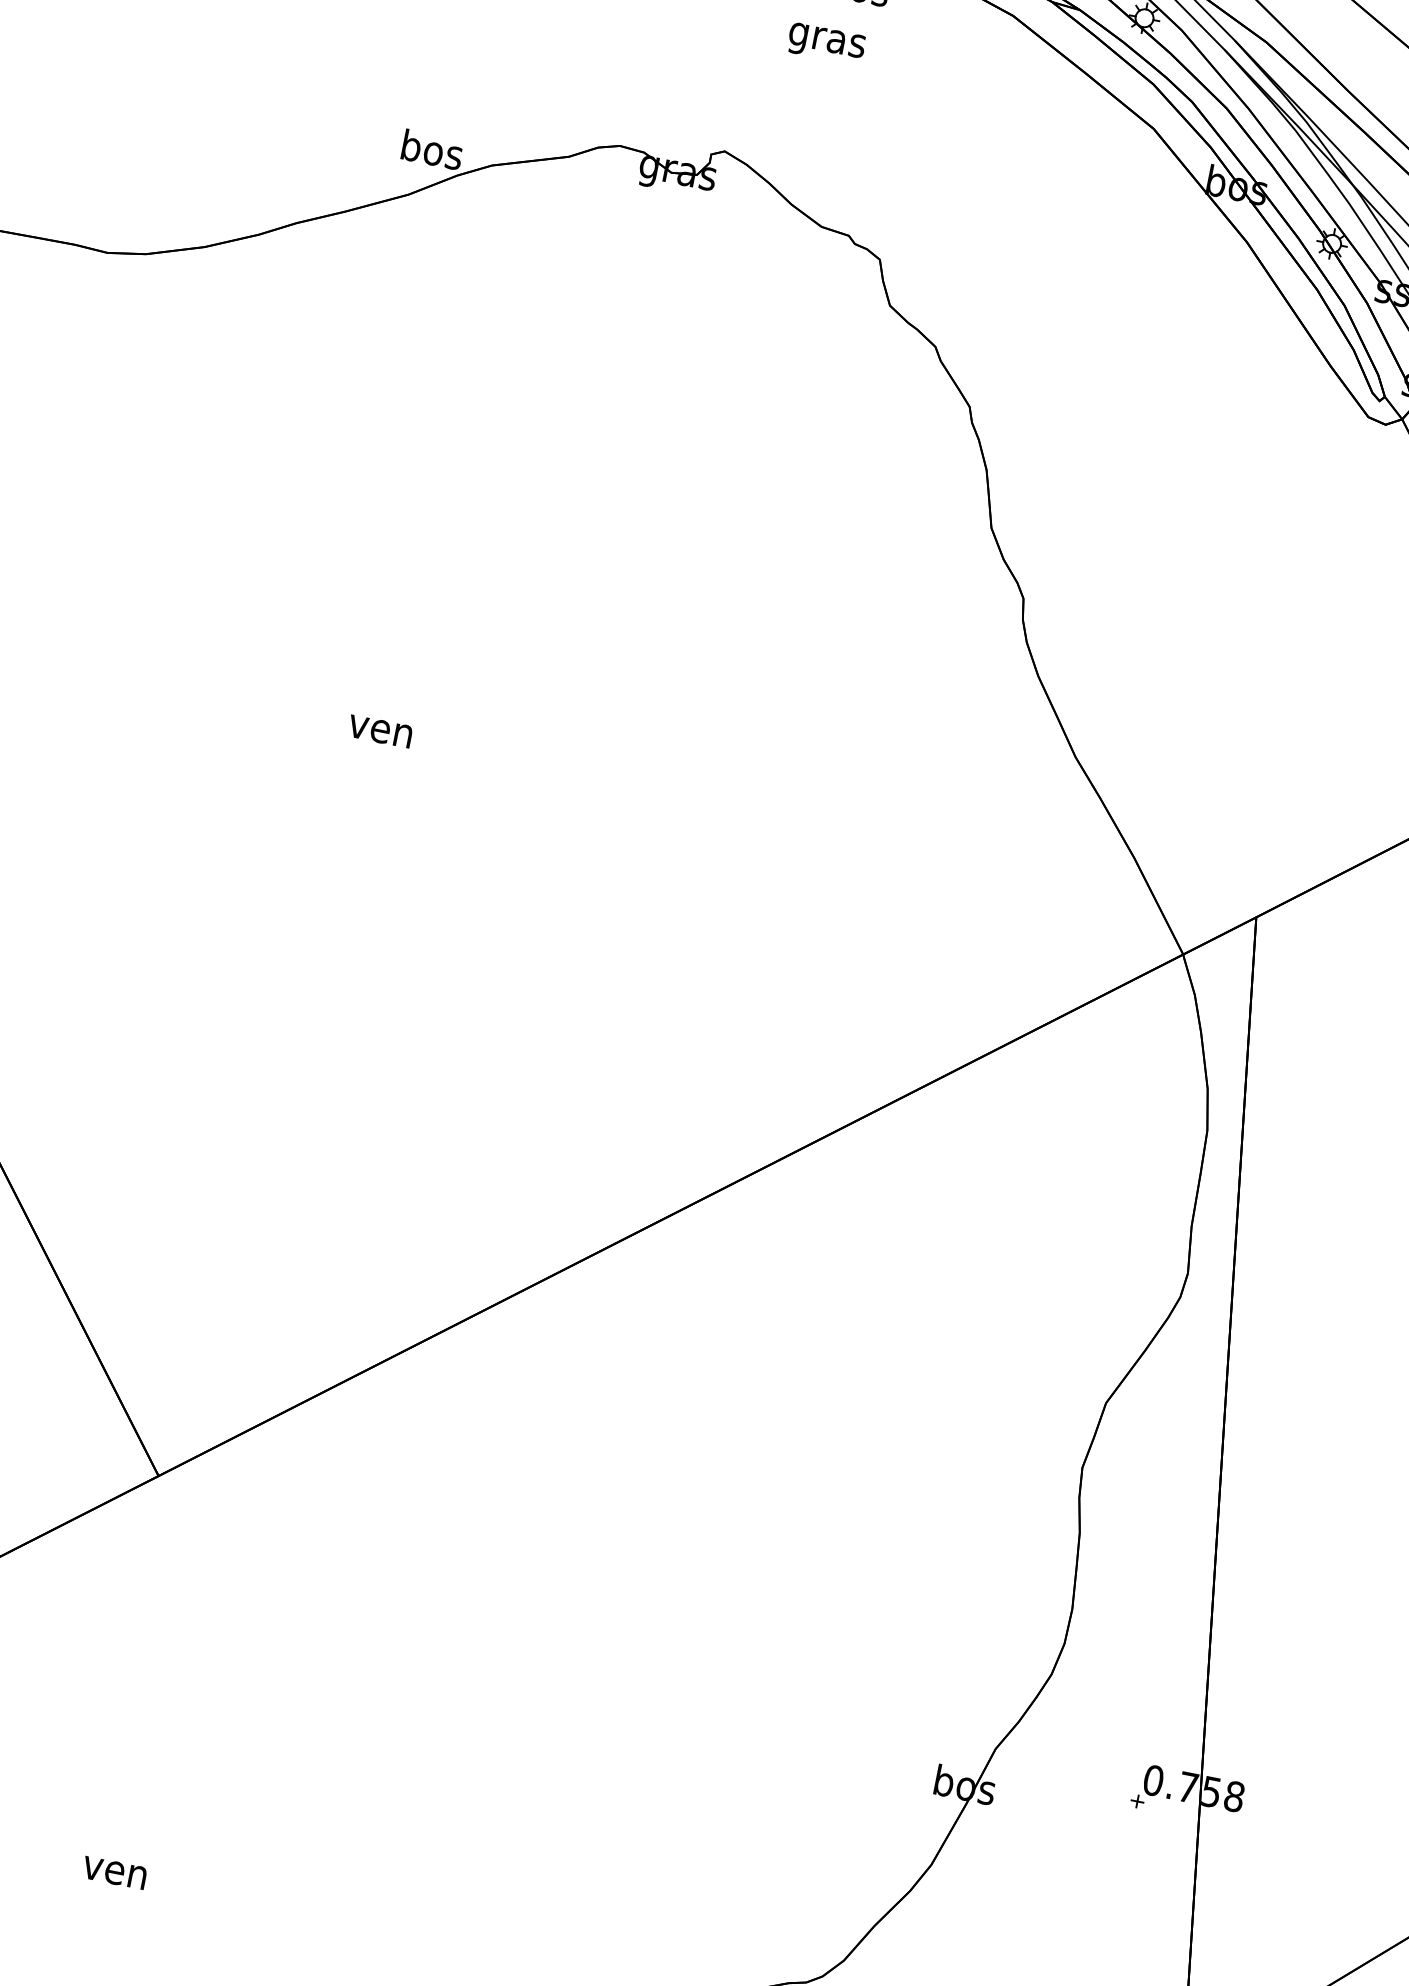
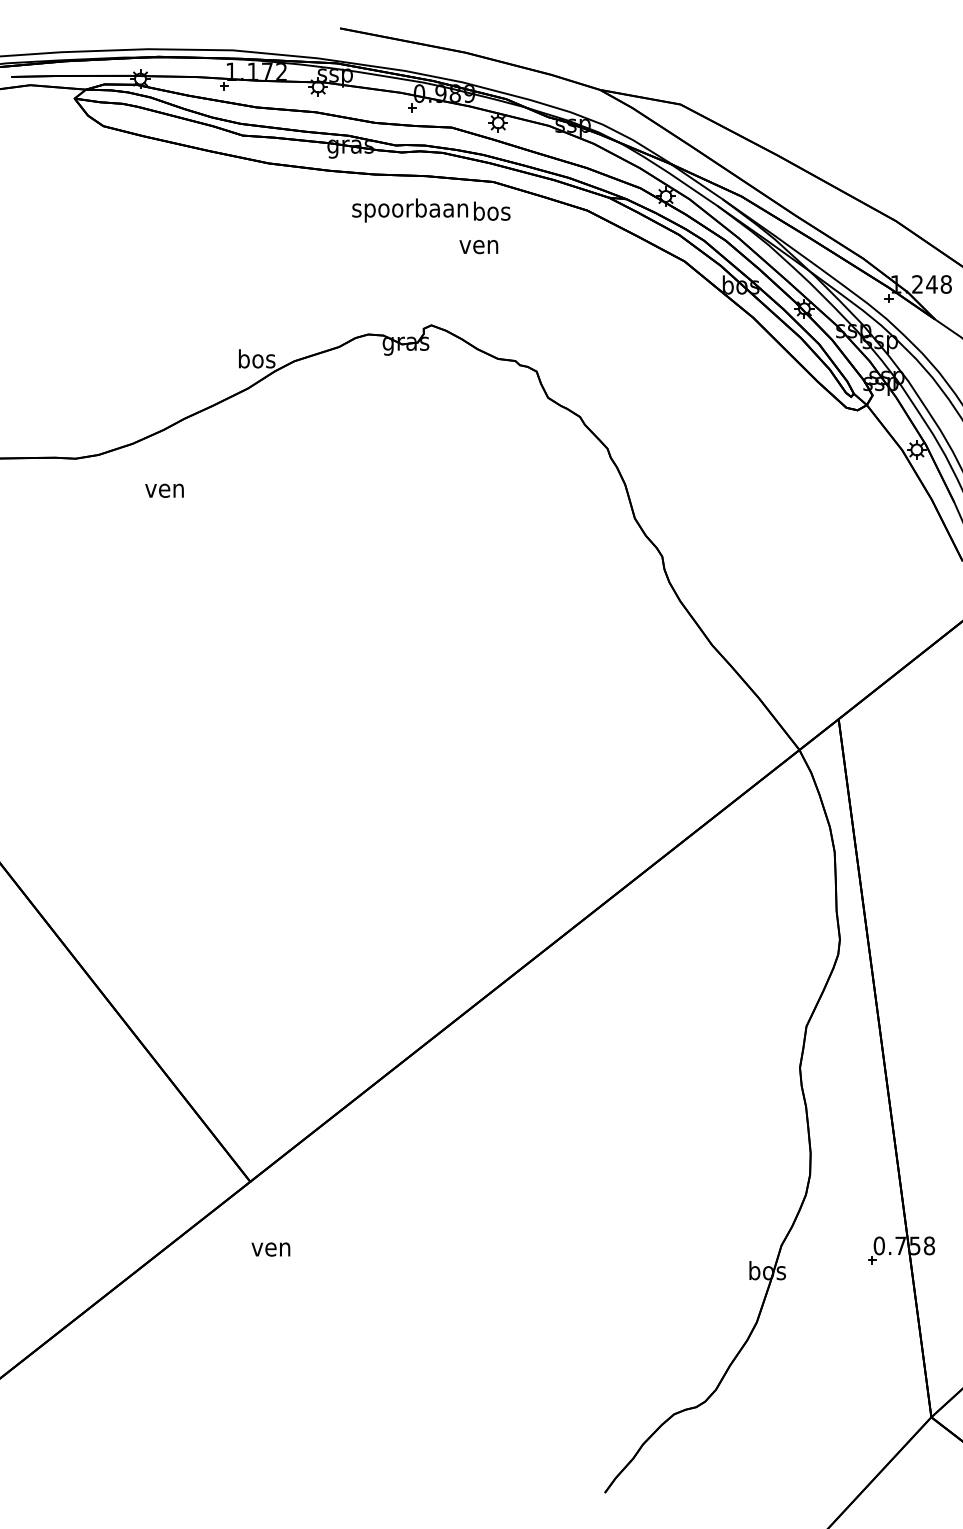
text: (826, 42) -> (479, 248), gras -> ven
text: (380, 730) -> (164, 490), moved
text: (113, 1872) -> (270, 1249), moved

